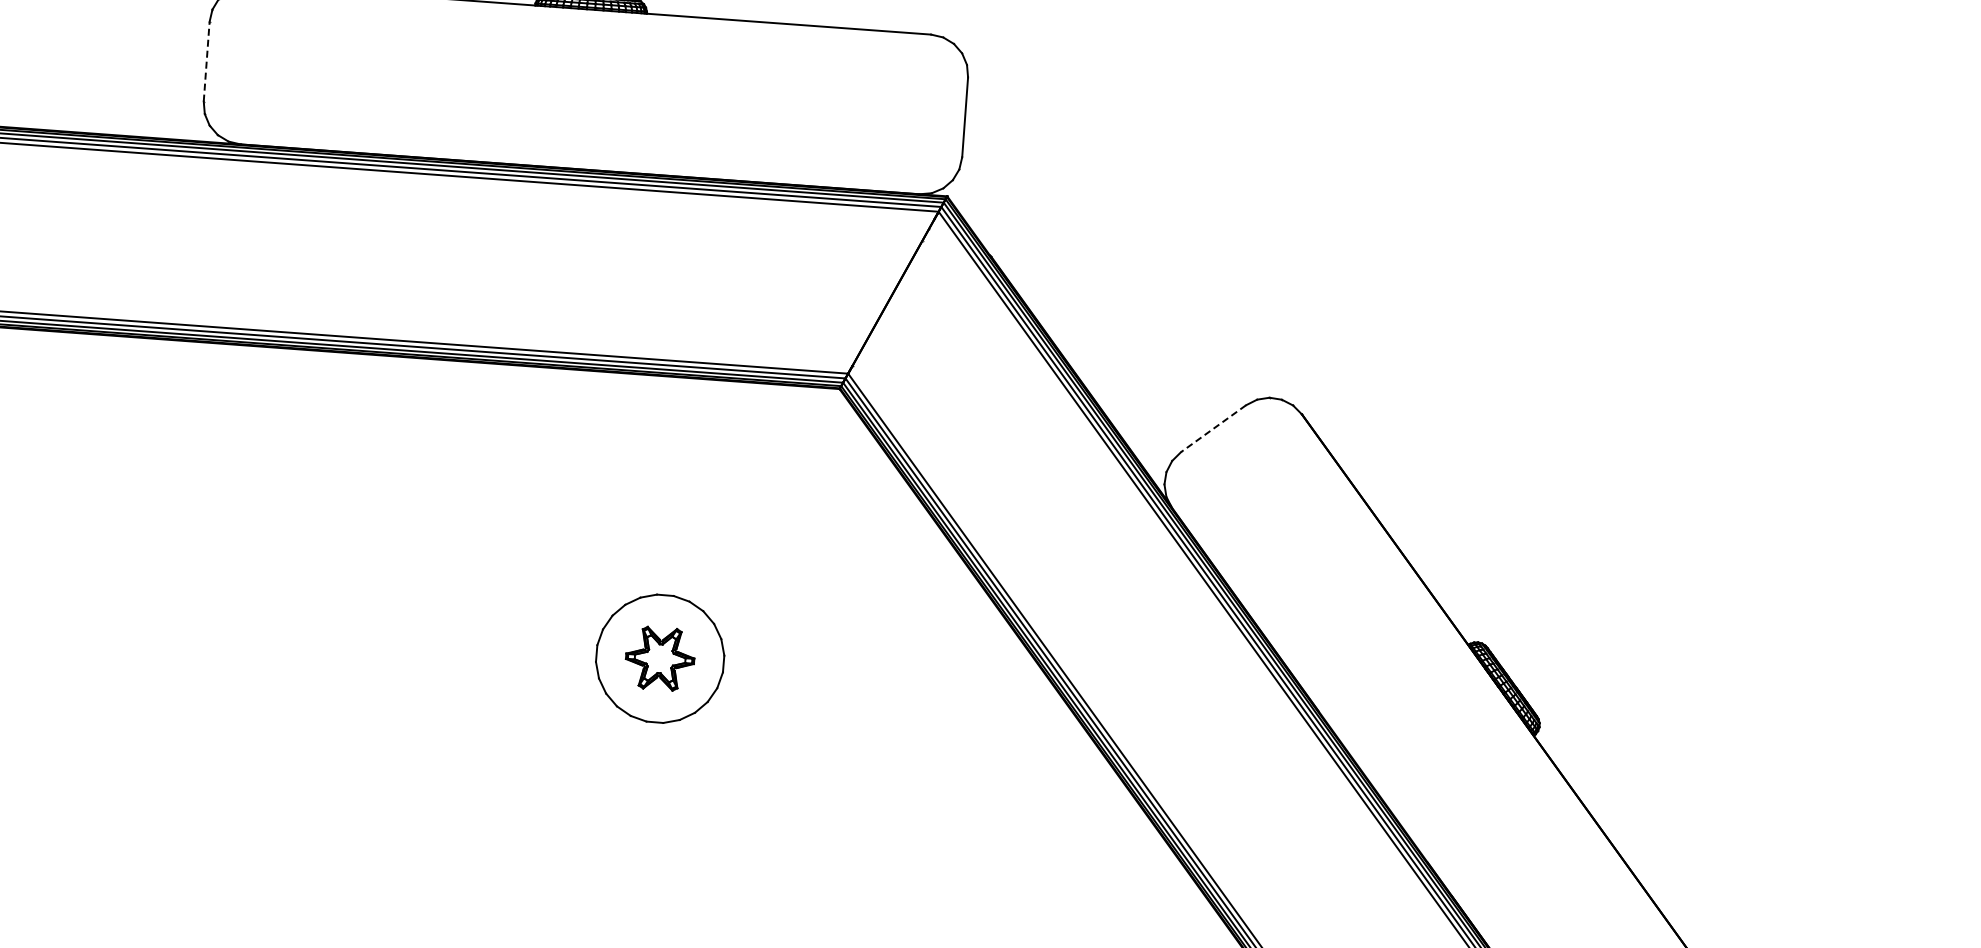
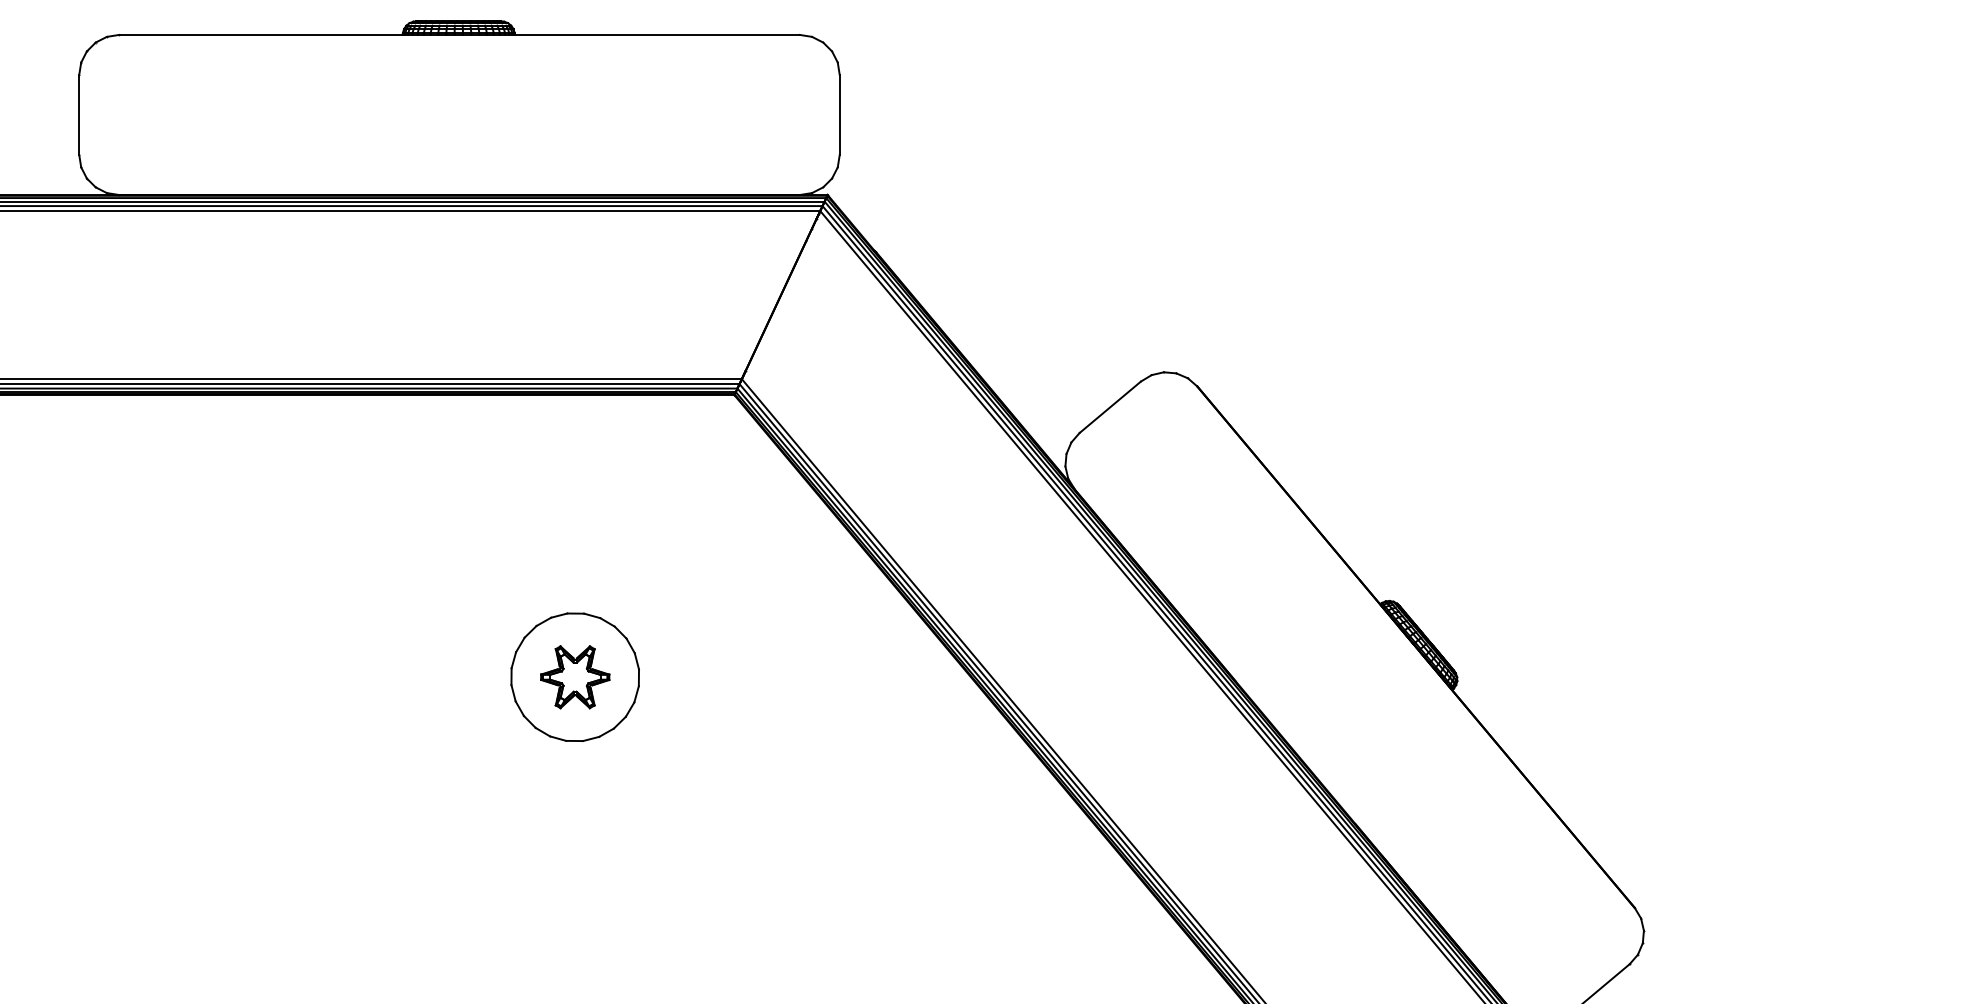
line: (206, 61) -> (79, 114), dashed -> solid
line: (1212, 428) -> (1109, 407), dashed -> solid

